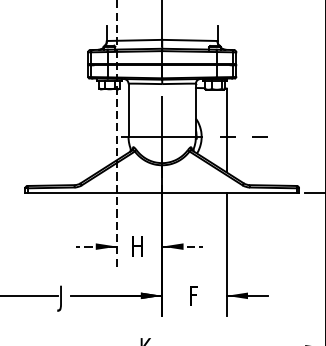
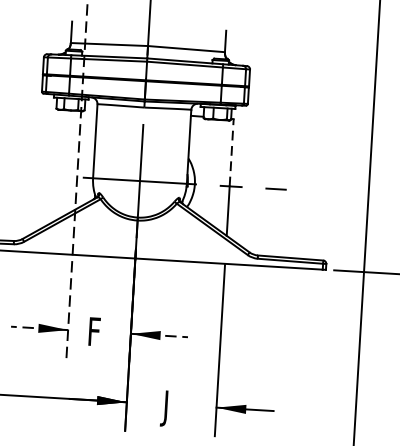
line: (226, 112) -> (231, 152), solid -> dashed
text: (138, 246) -> (97, 331), H -> F
text: (191, 298) -> (167, 408), F -> J

